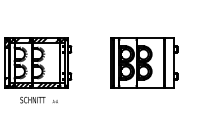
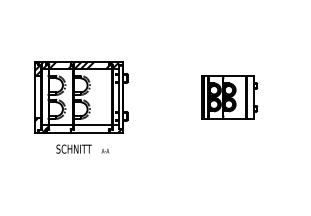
part: (144, 63) -> (229, 97), size x0.6
hatch: (21, 85) -> (58, 128), removed
hatch: (46, 85) -> (93, 128), removed

